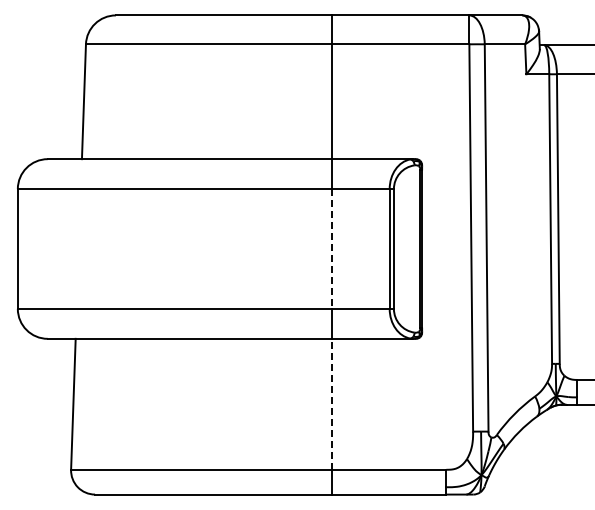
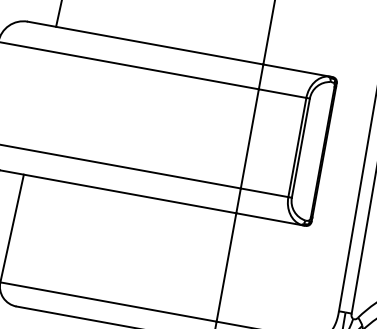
line: (332, 249) -> (249, 139), dashed -> solid
line: (332, 403) -> (226, 266), dashed -> solid

